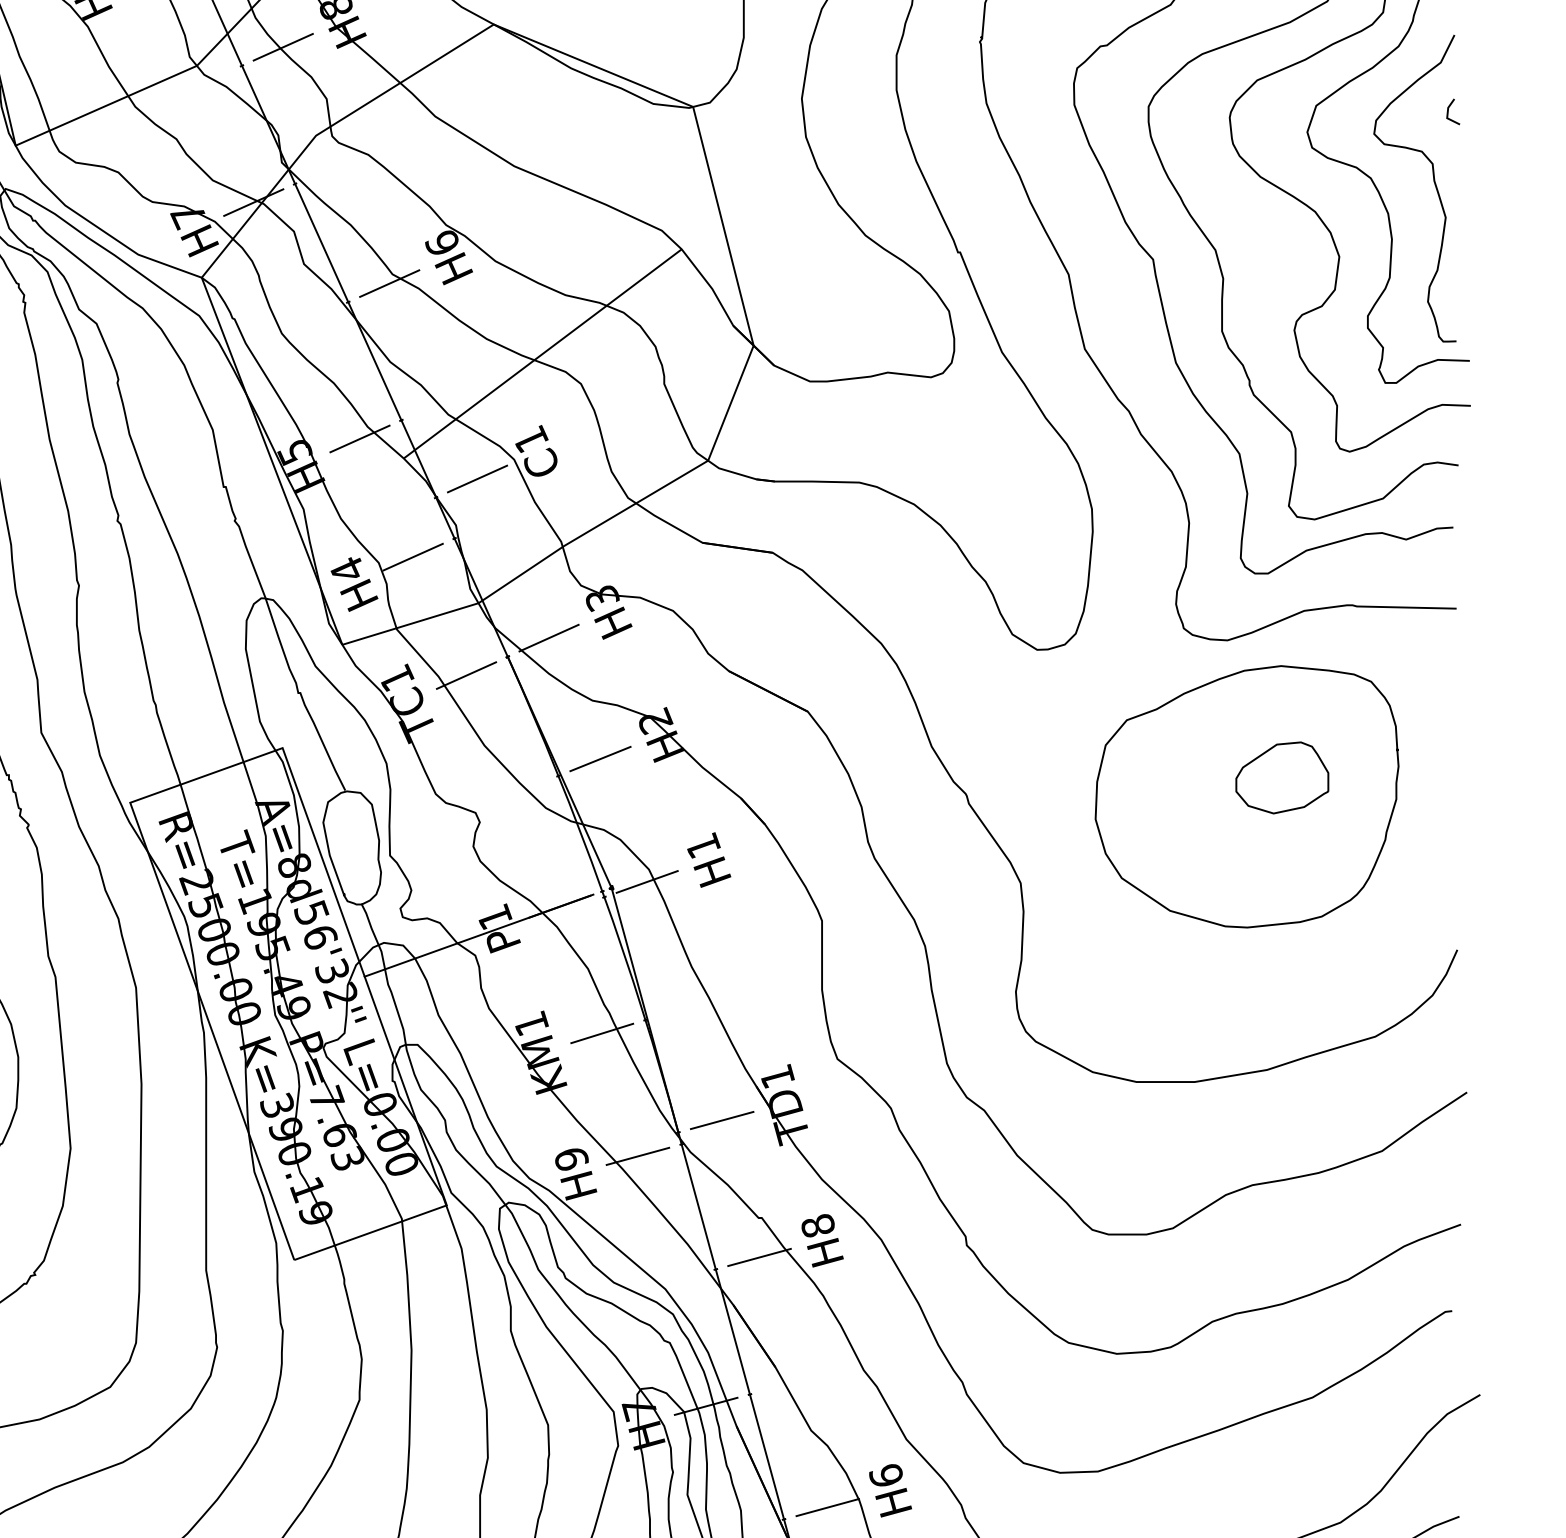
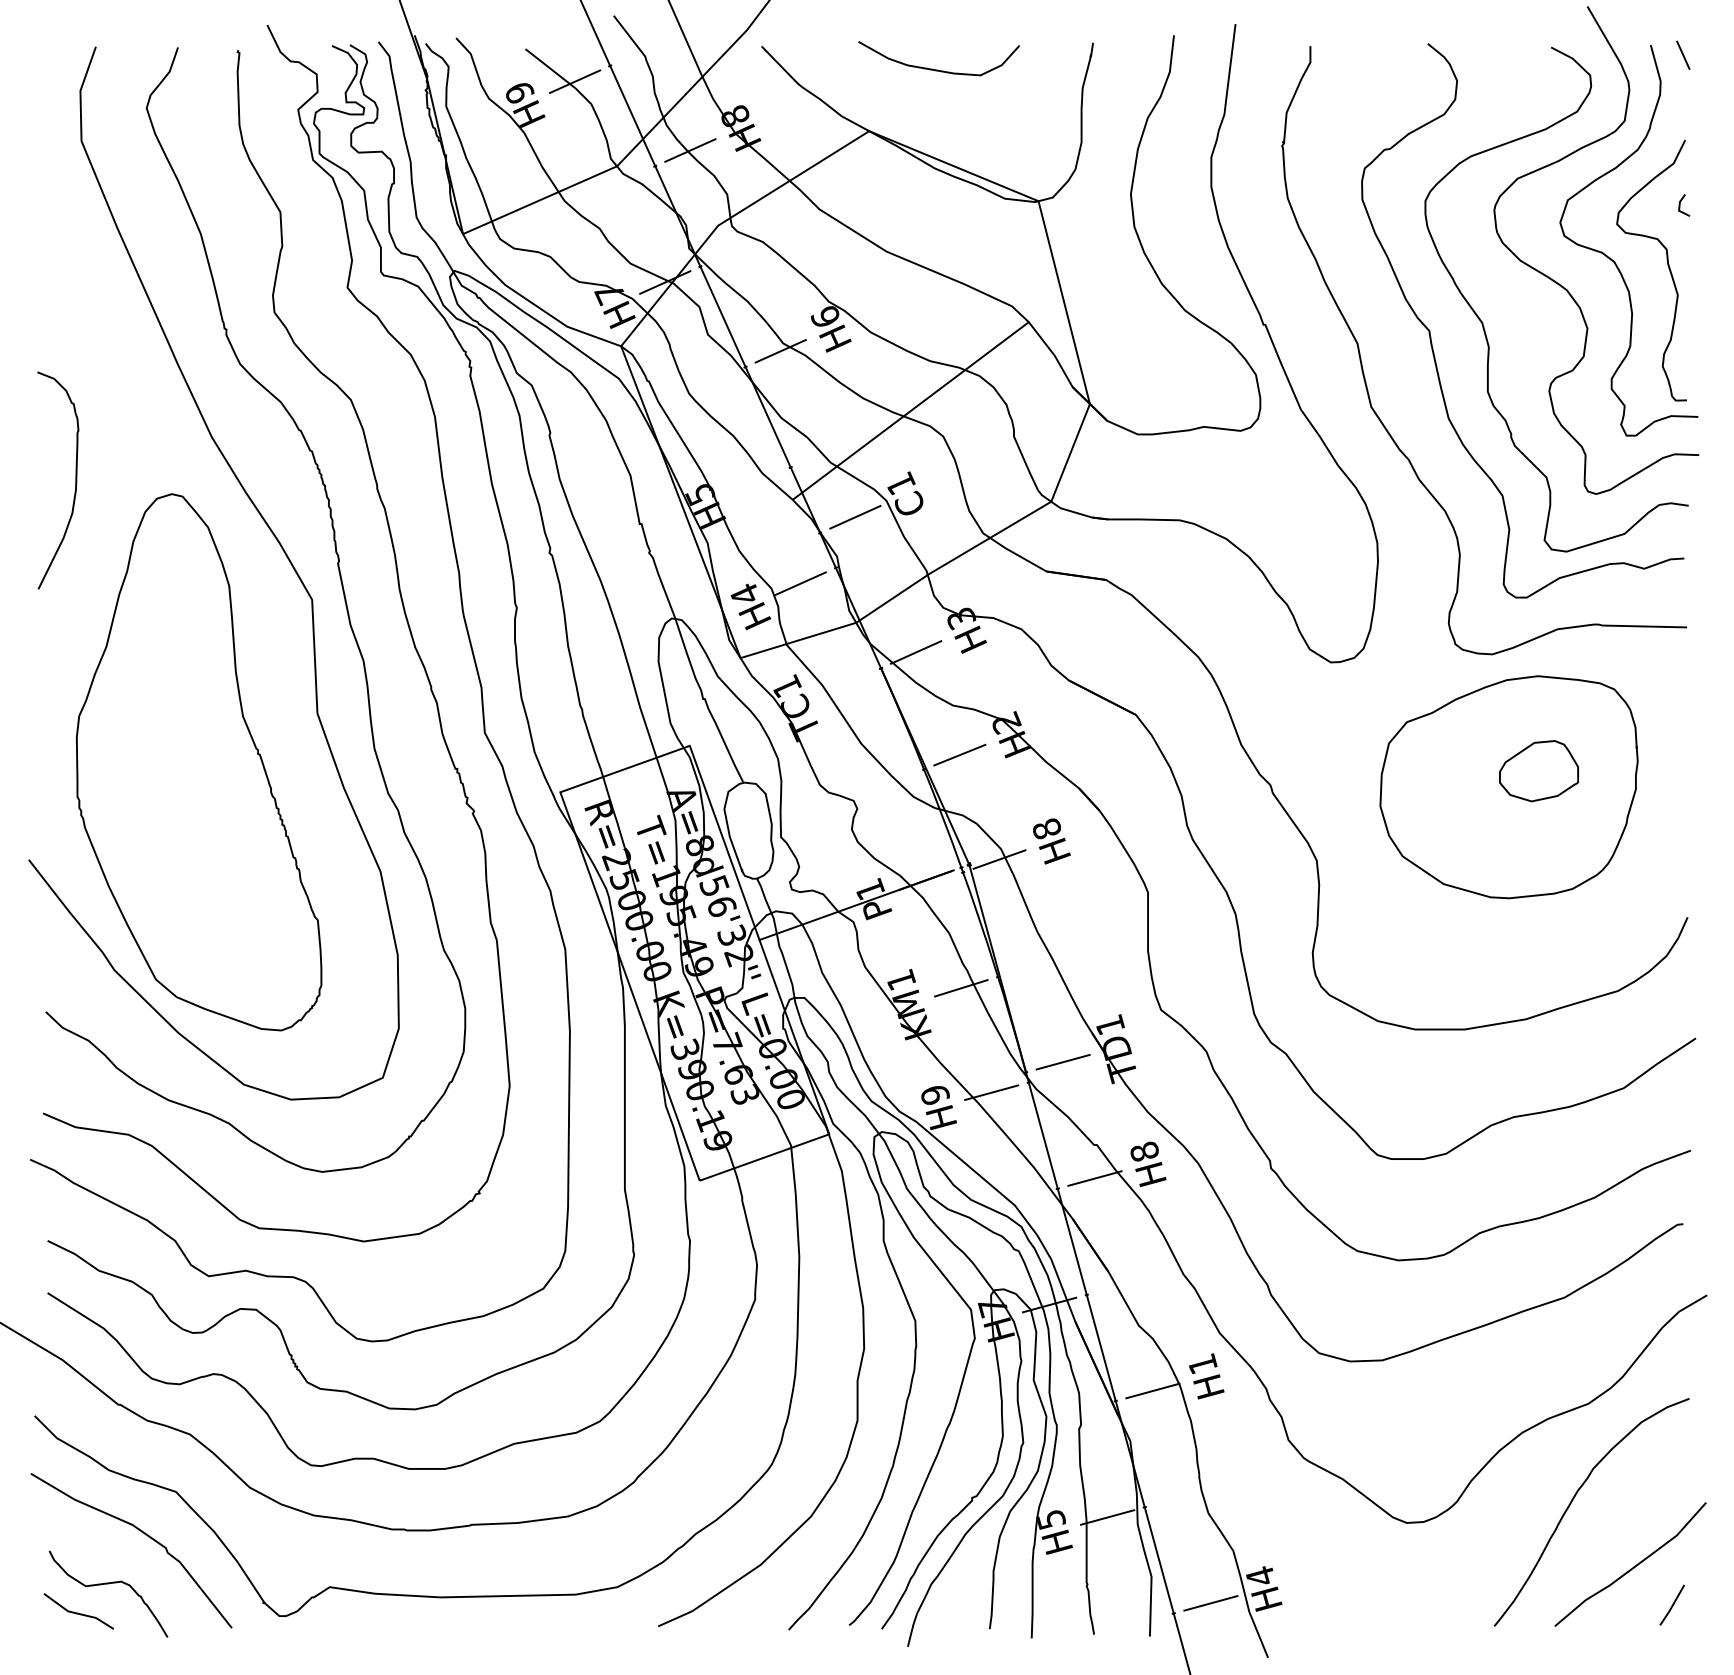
line: (359, 438) -> (755, 482), removed
line: (465, 674) -> (845, 683), removed
text: (703, 845) -> (1047, 828), H1 -> H8
text: (886, 1475) -> (1202, 1363), H6 -> H1

